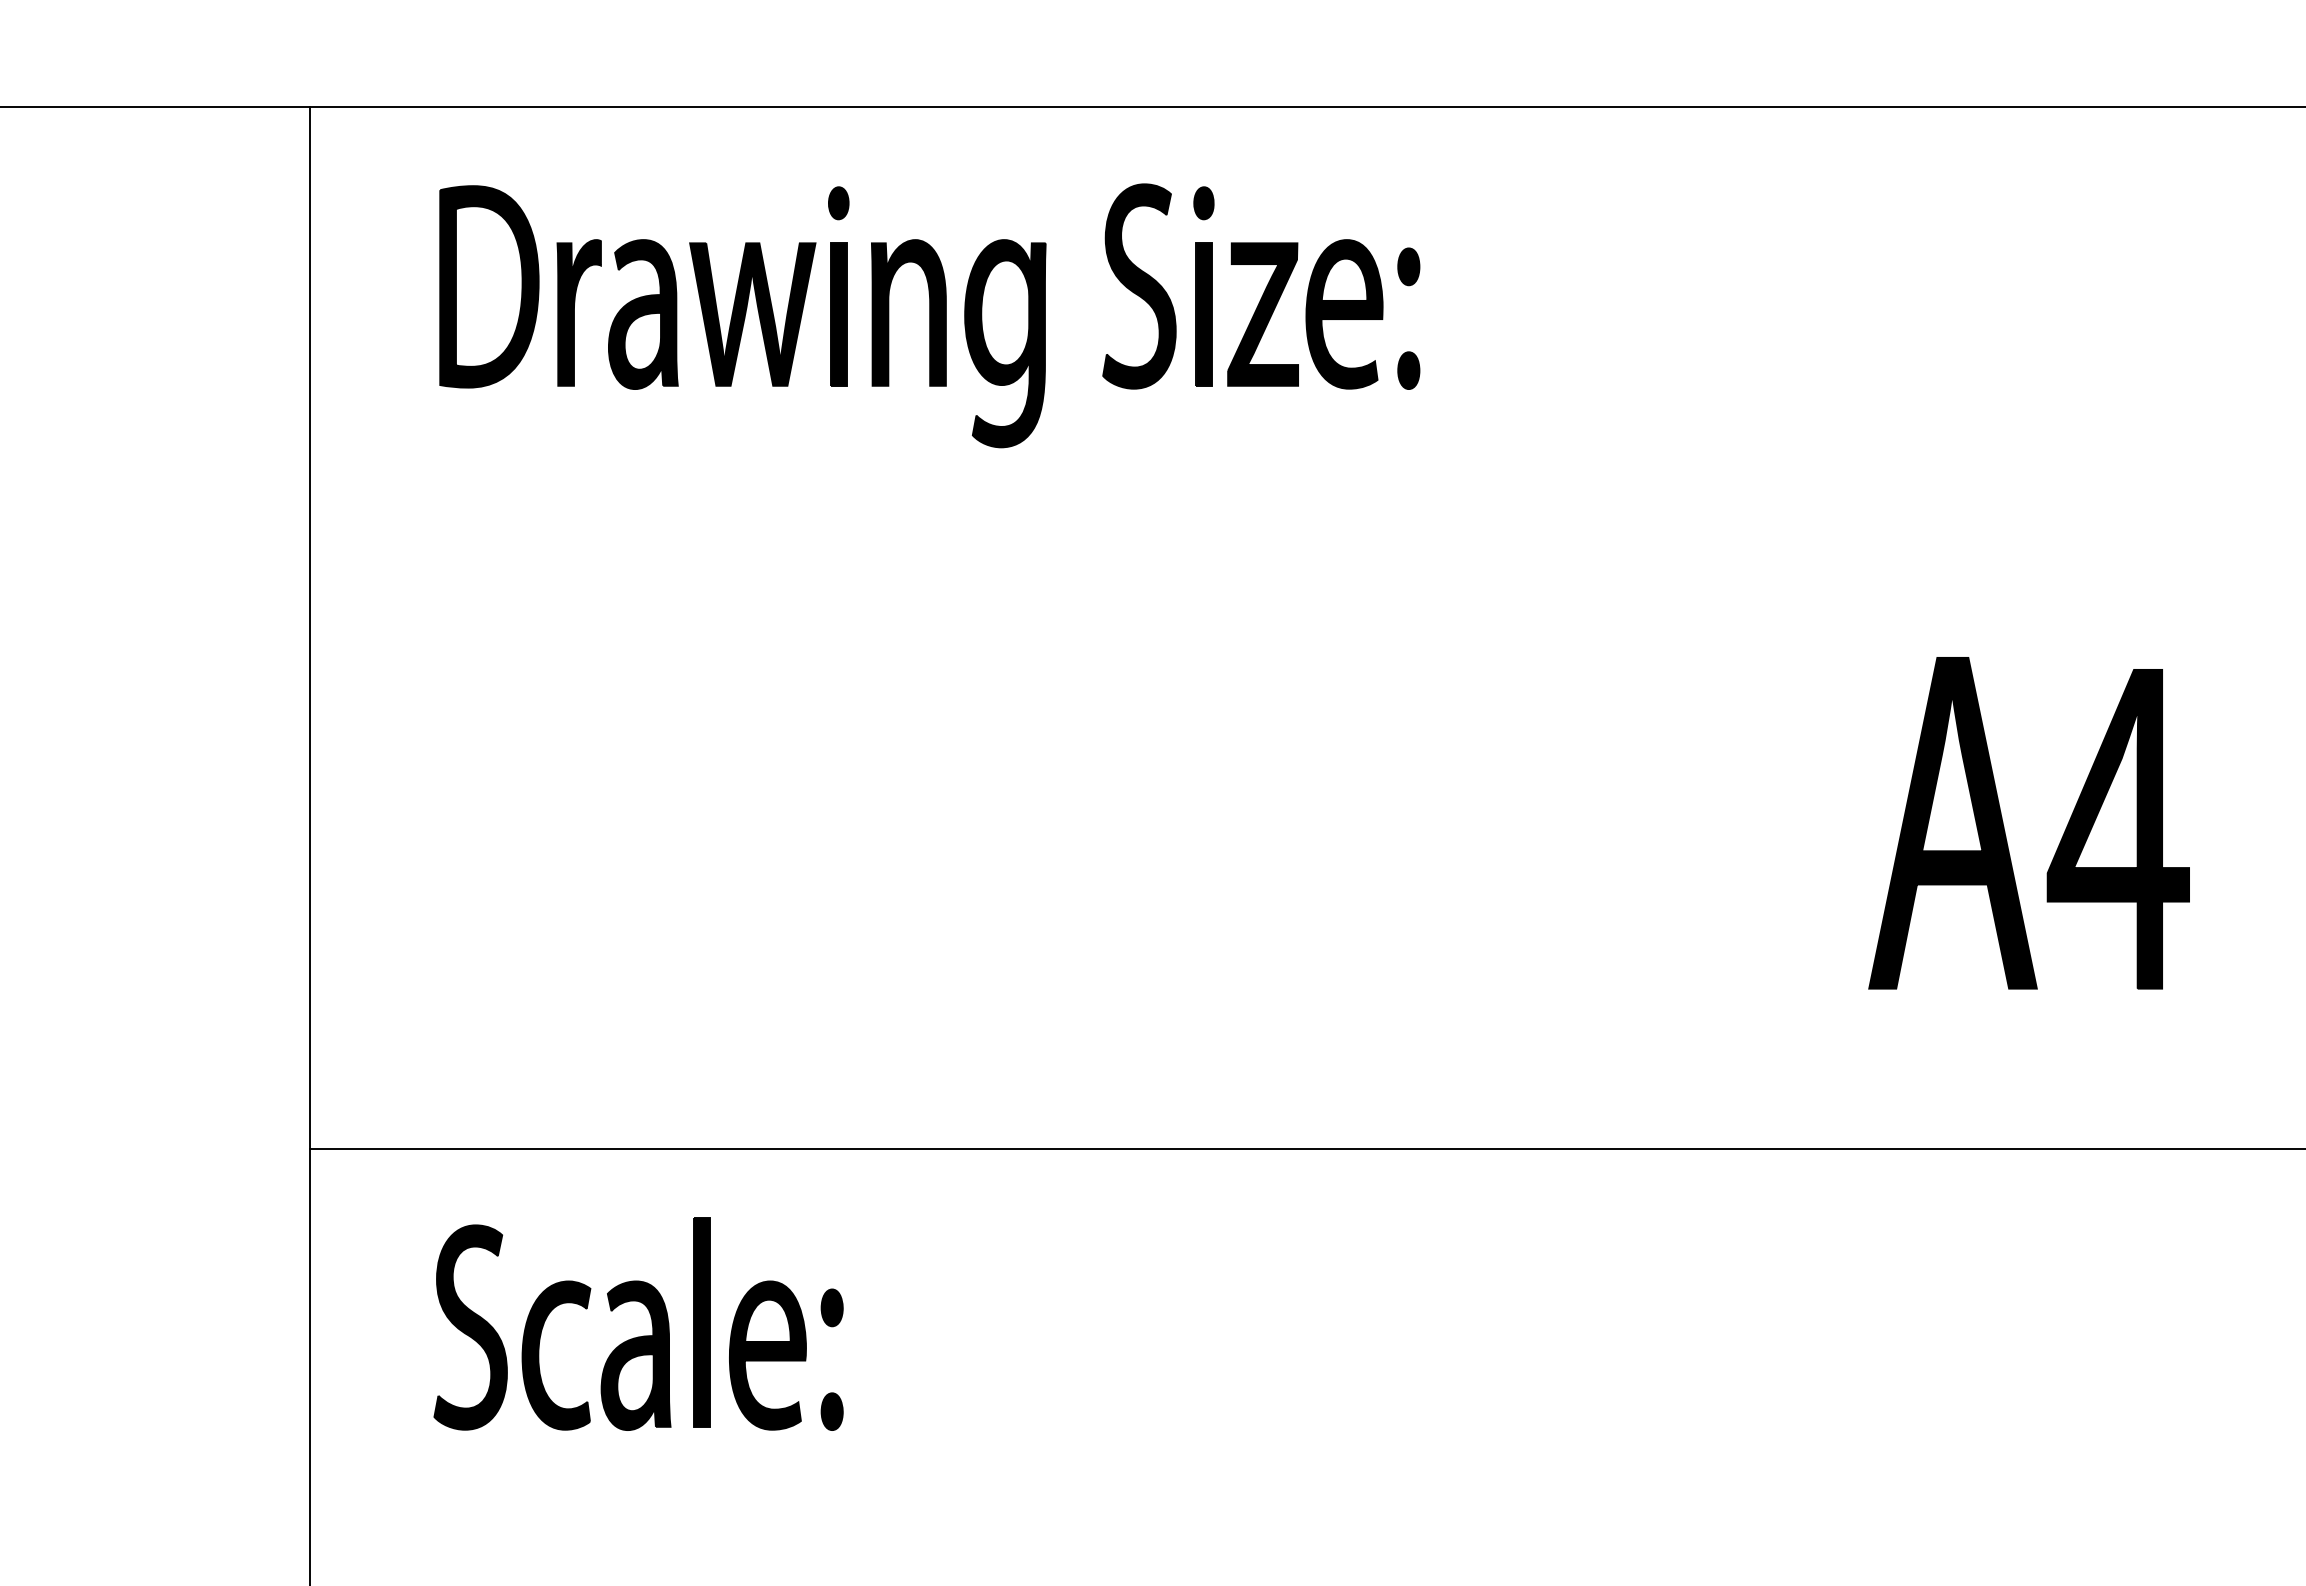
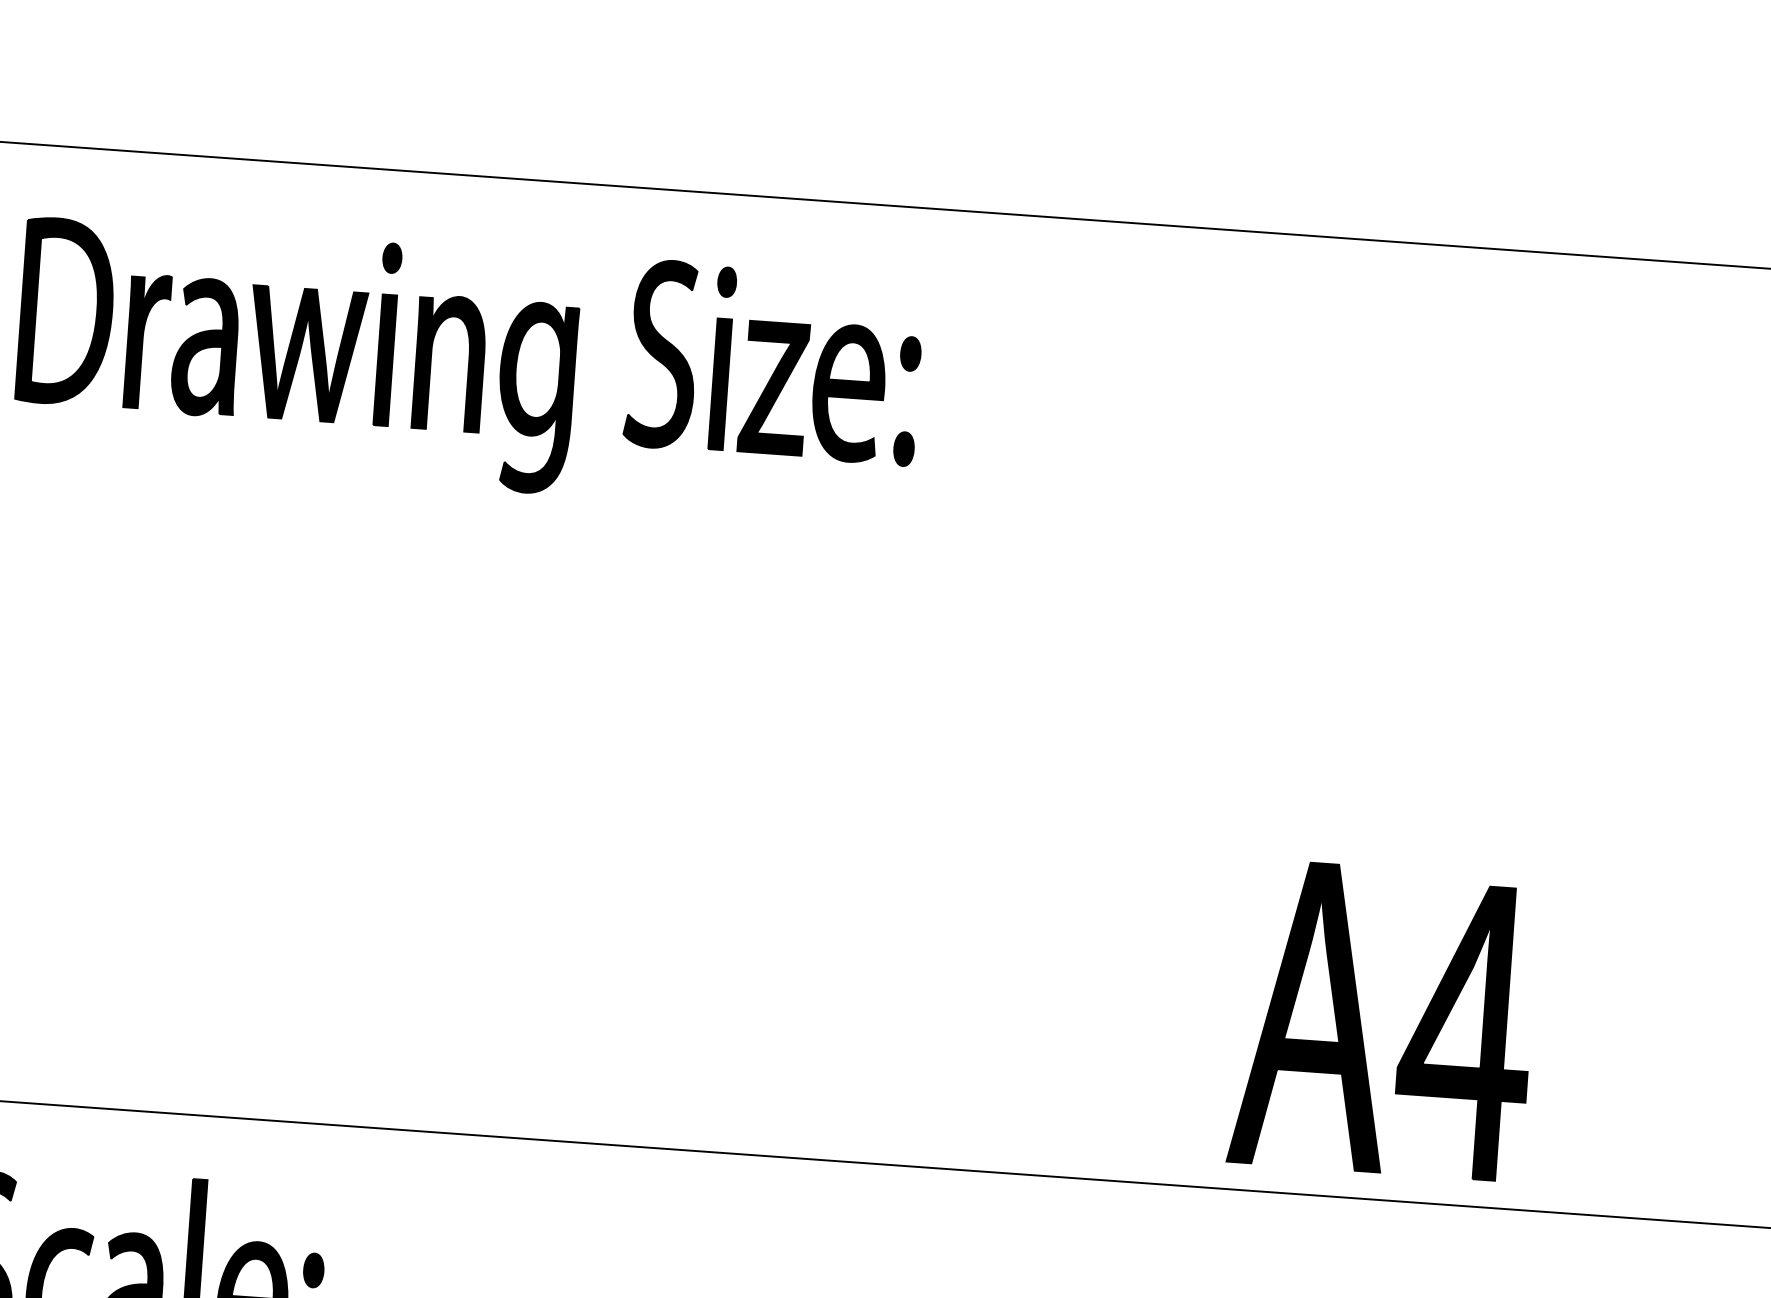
part: (2004, 826) -> (1361, 1021), moved

